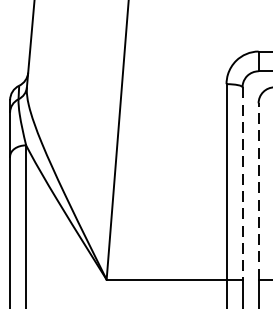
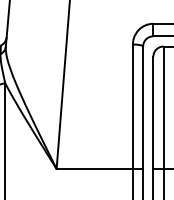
line: (243, 184) -> (143, 108), dashed -> solid
line: (258, 190) -> (153, 112), dashed -> solid

